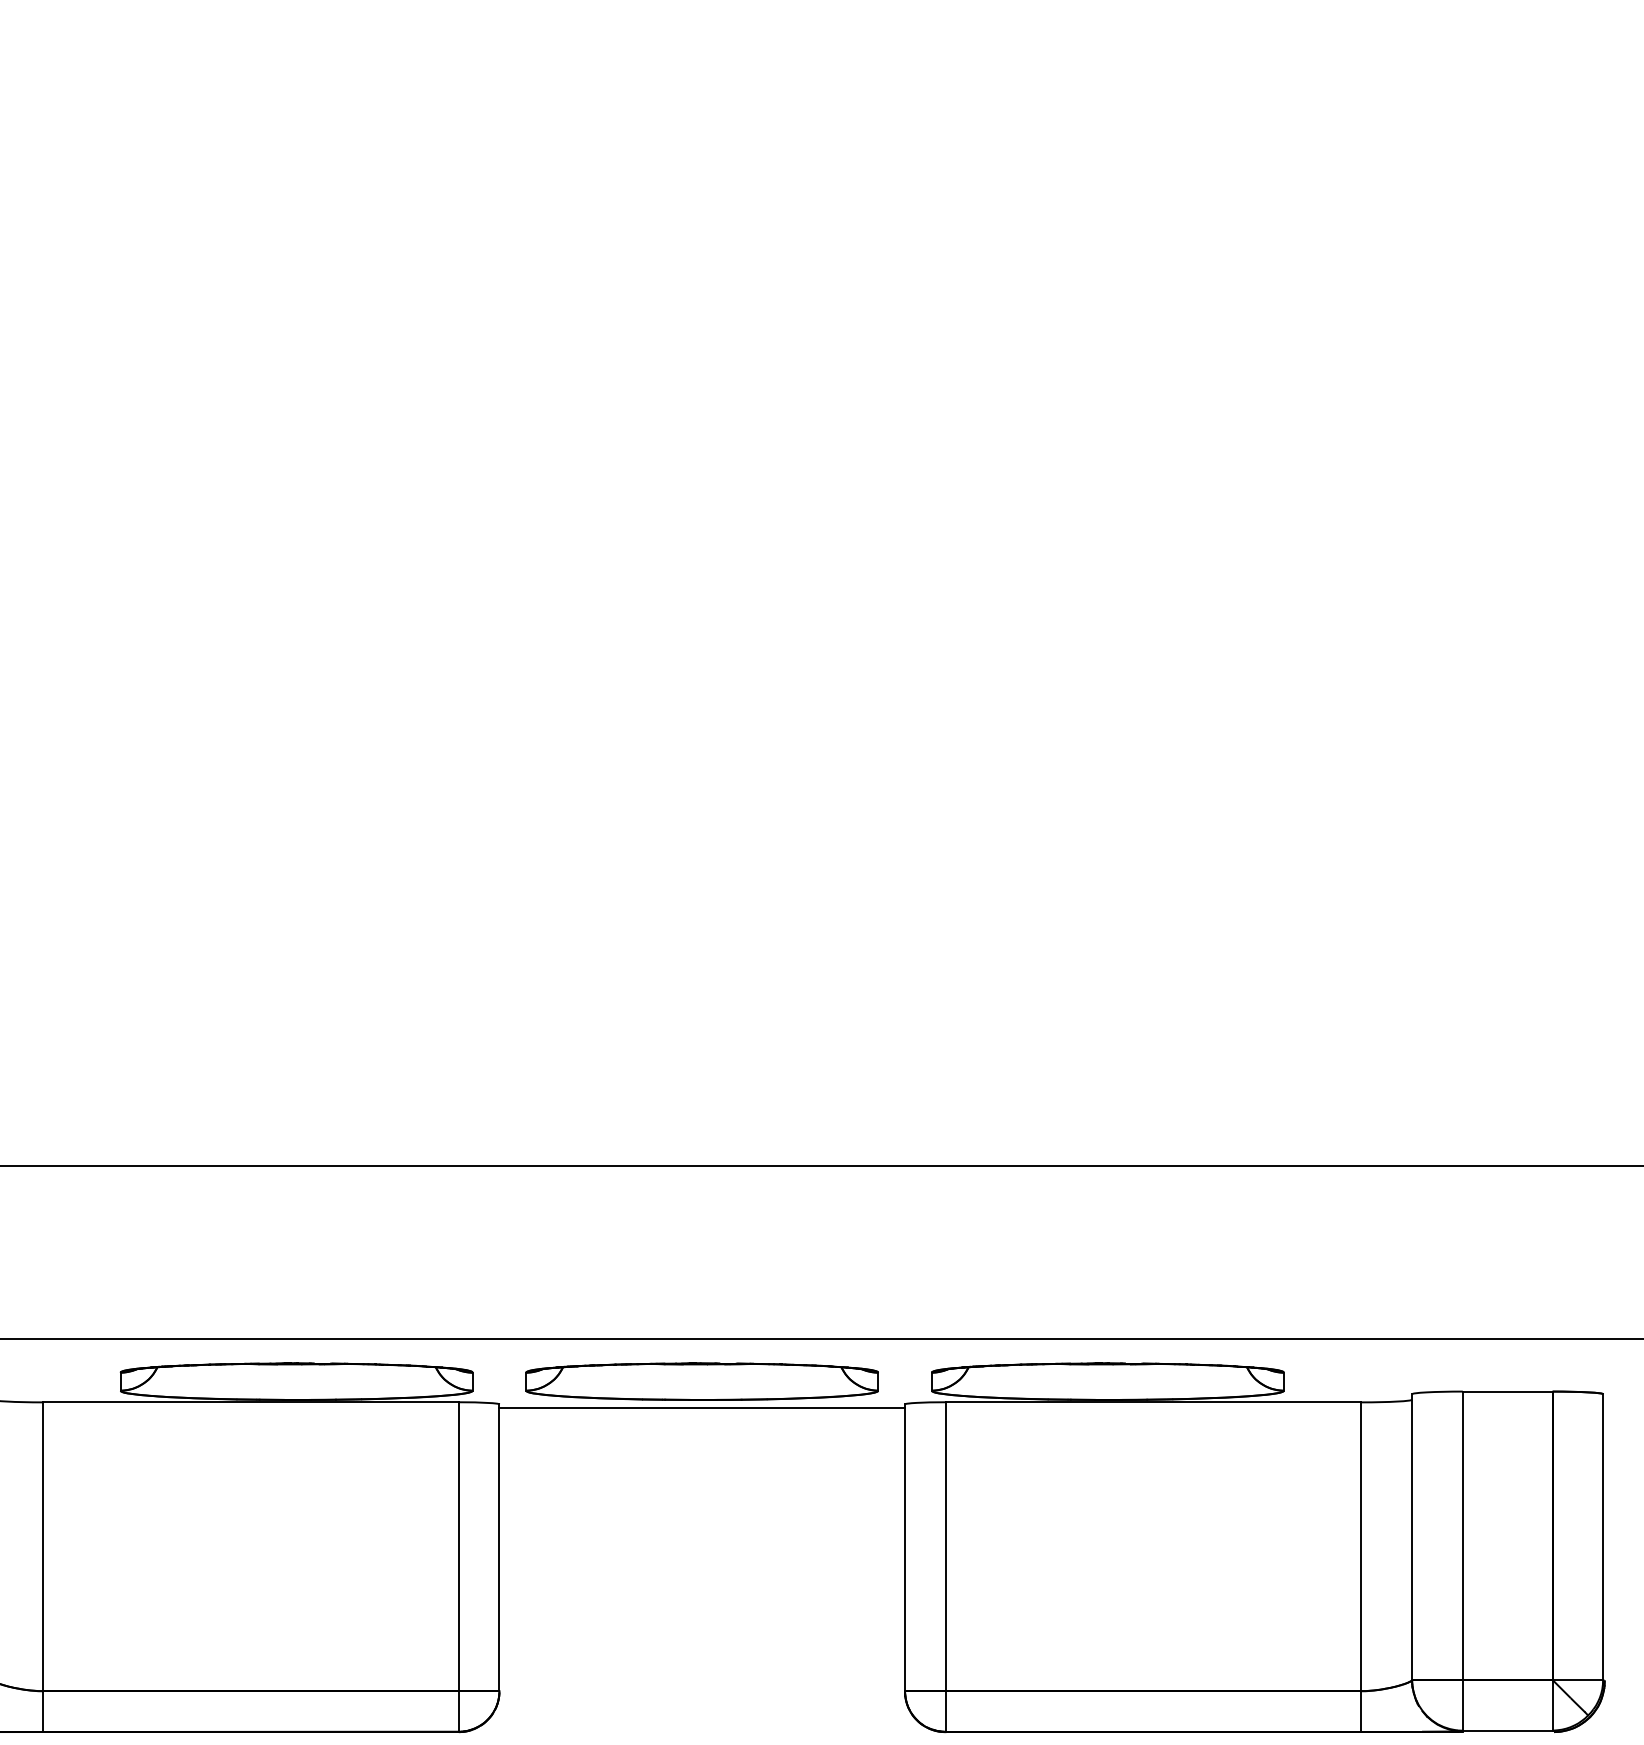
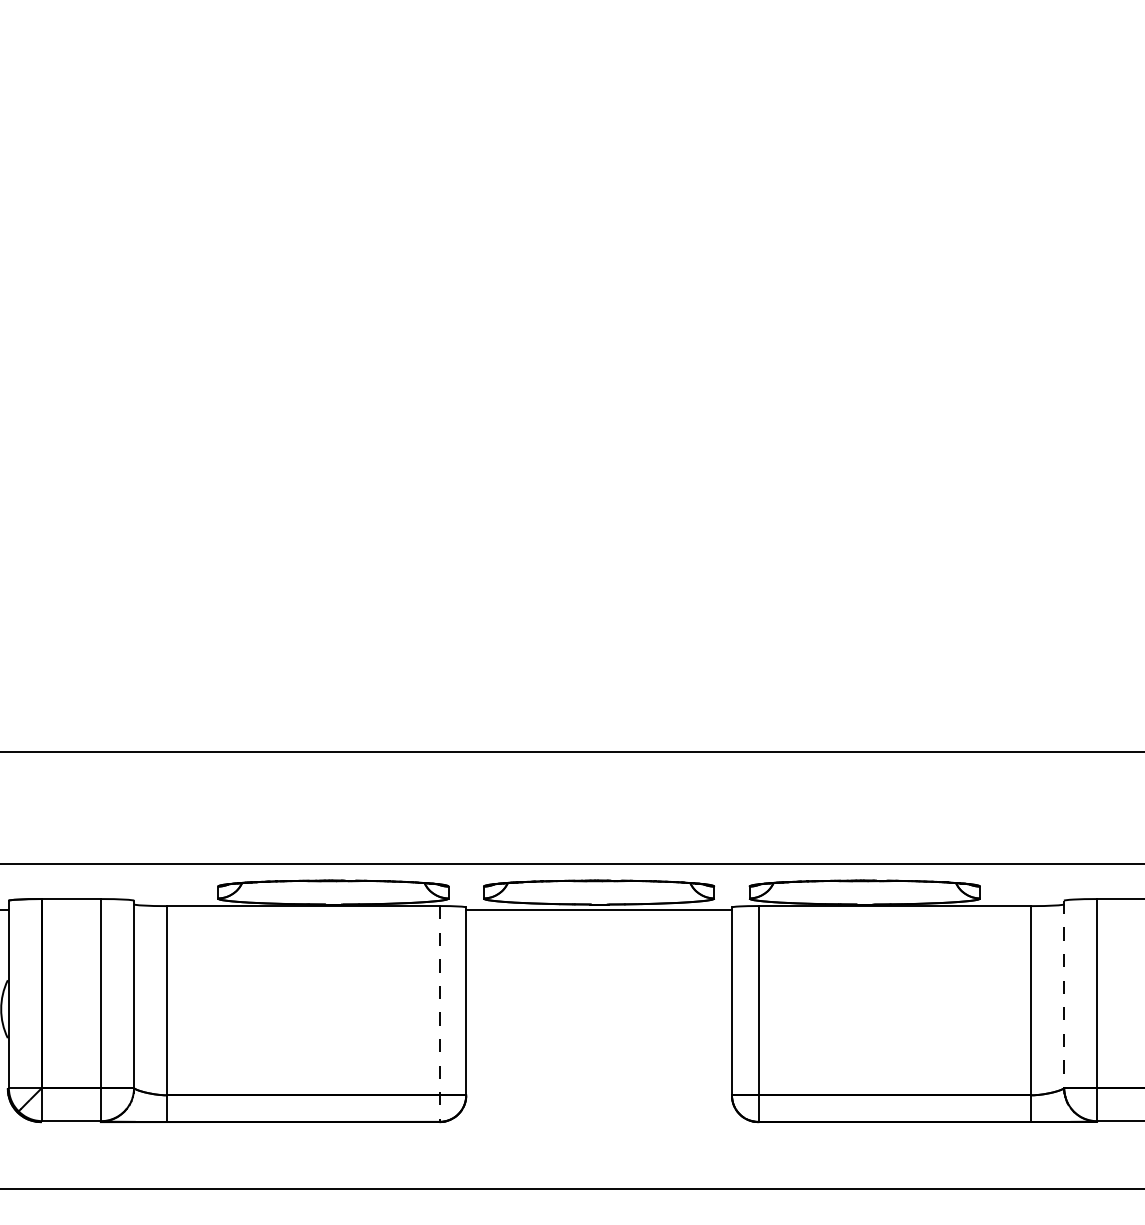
line: (1412, 1537) -> (1064, 994), solid -> dashed
line: (458, 1566) -> (439, 1013), solid -> dashed

